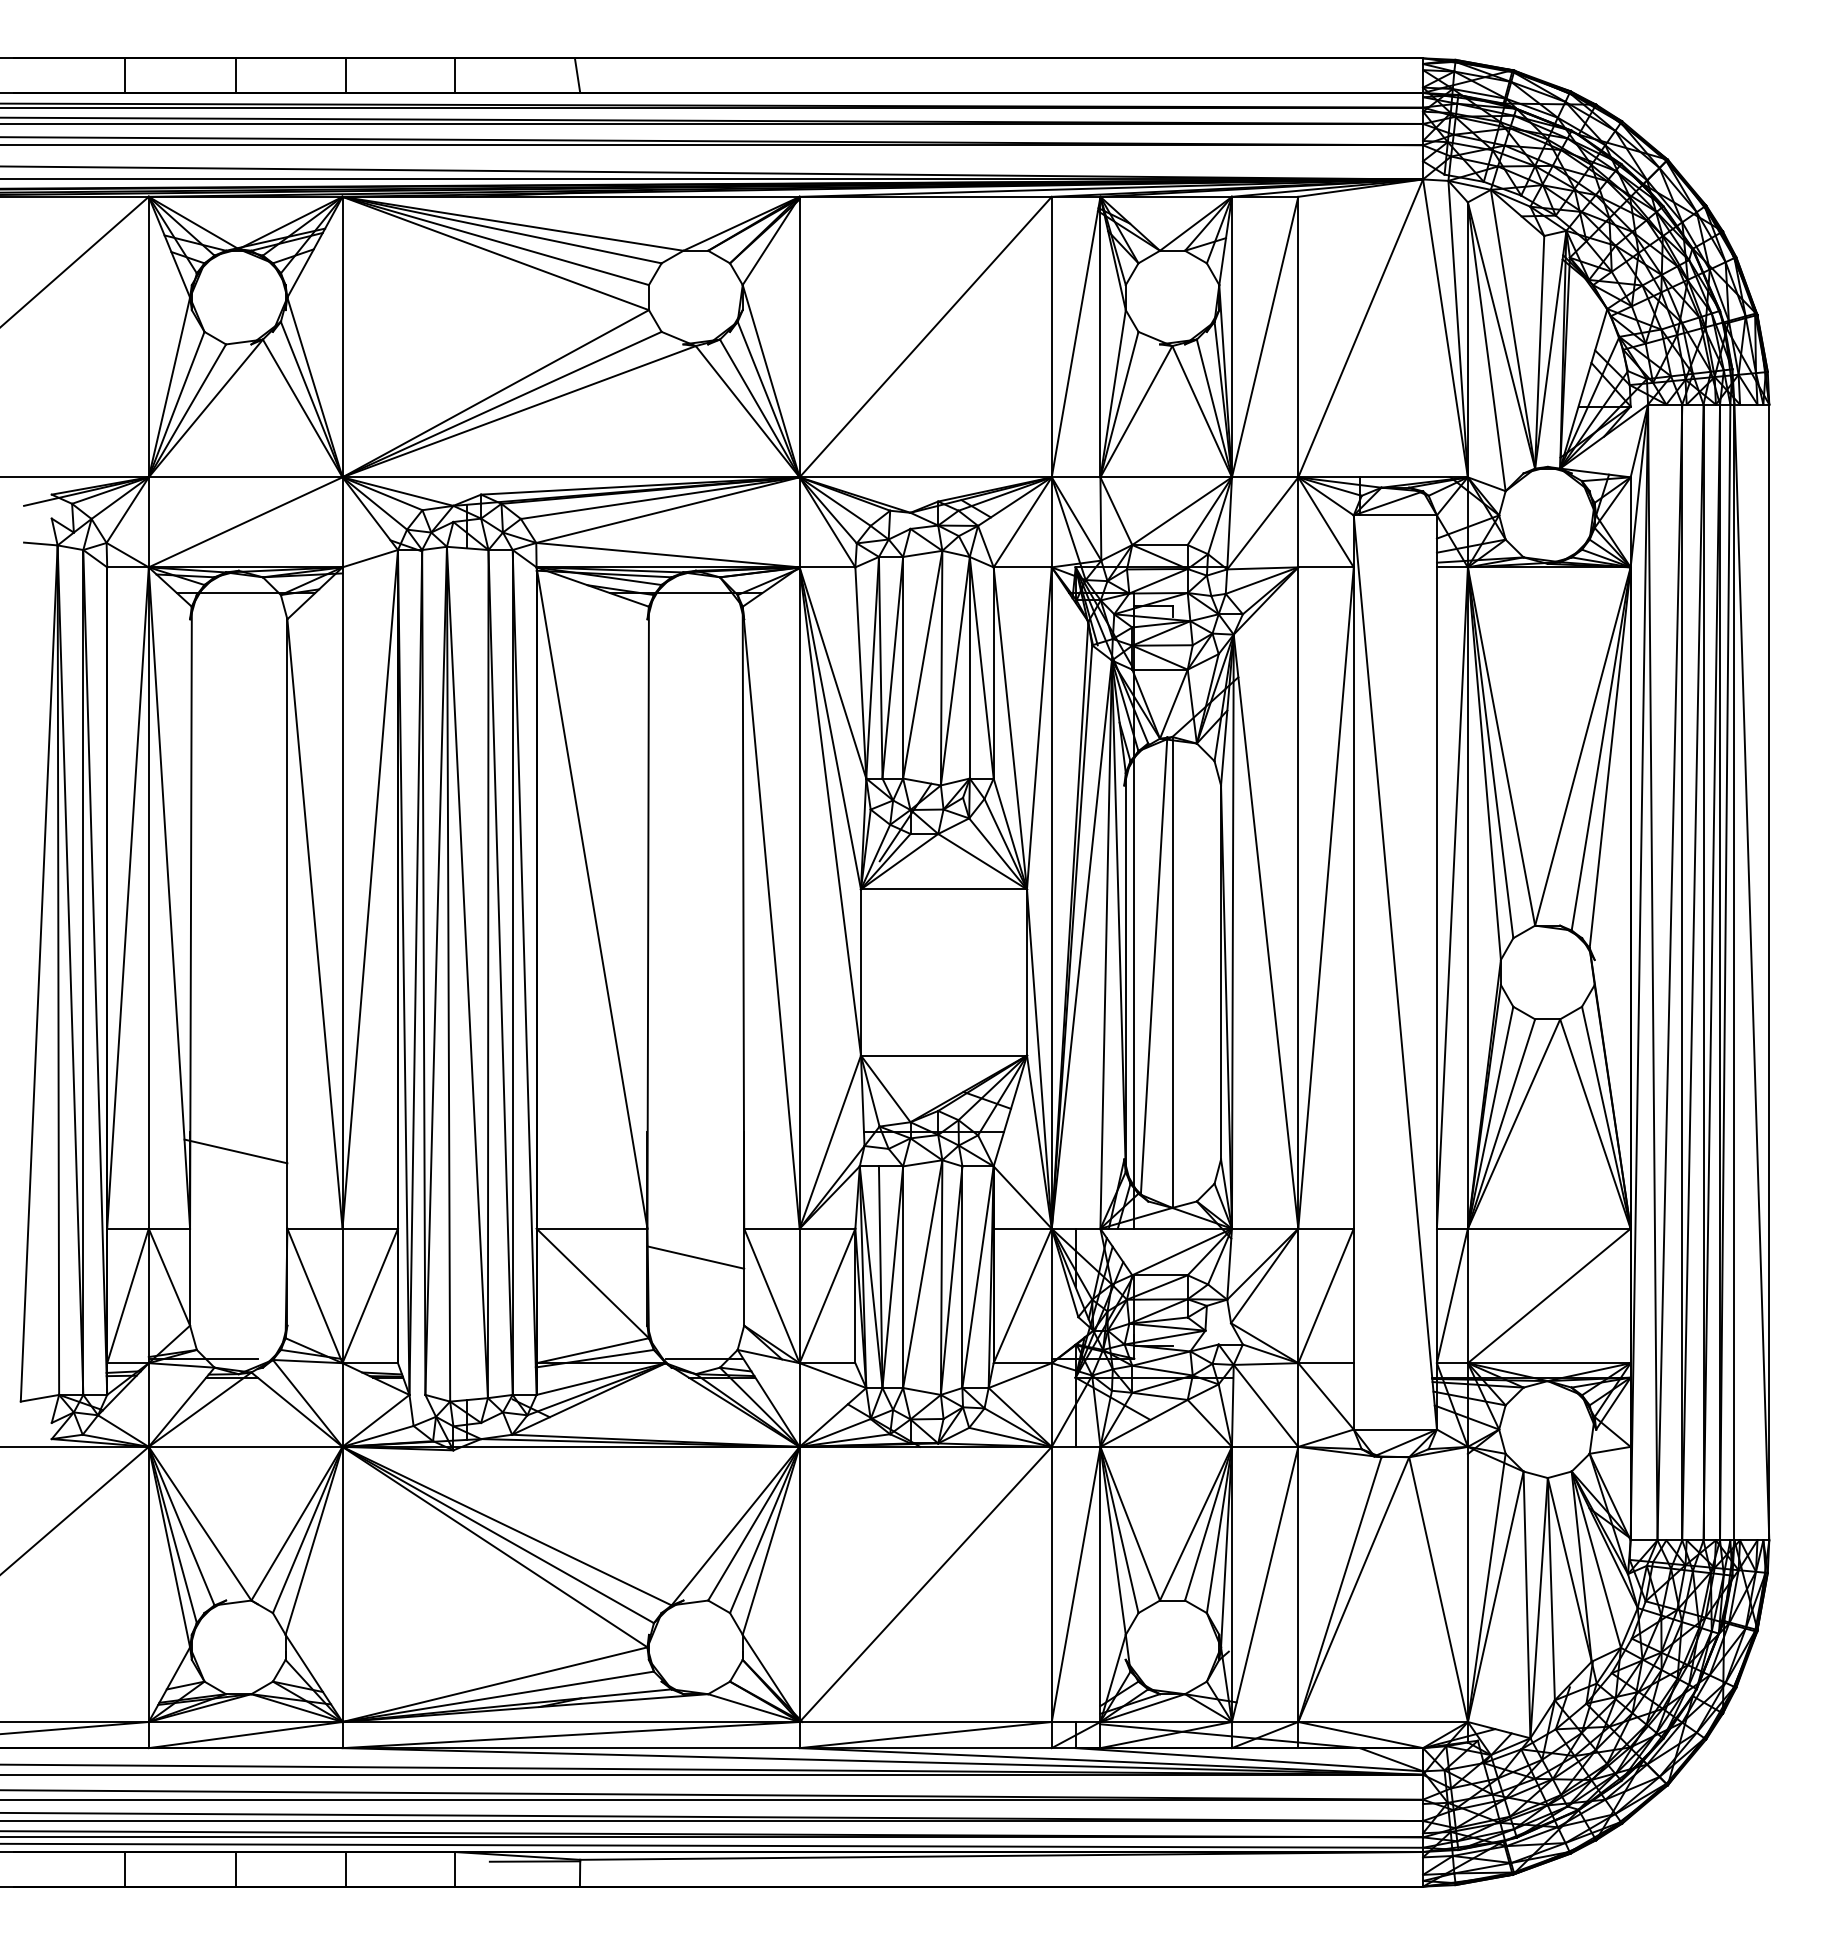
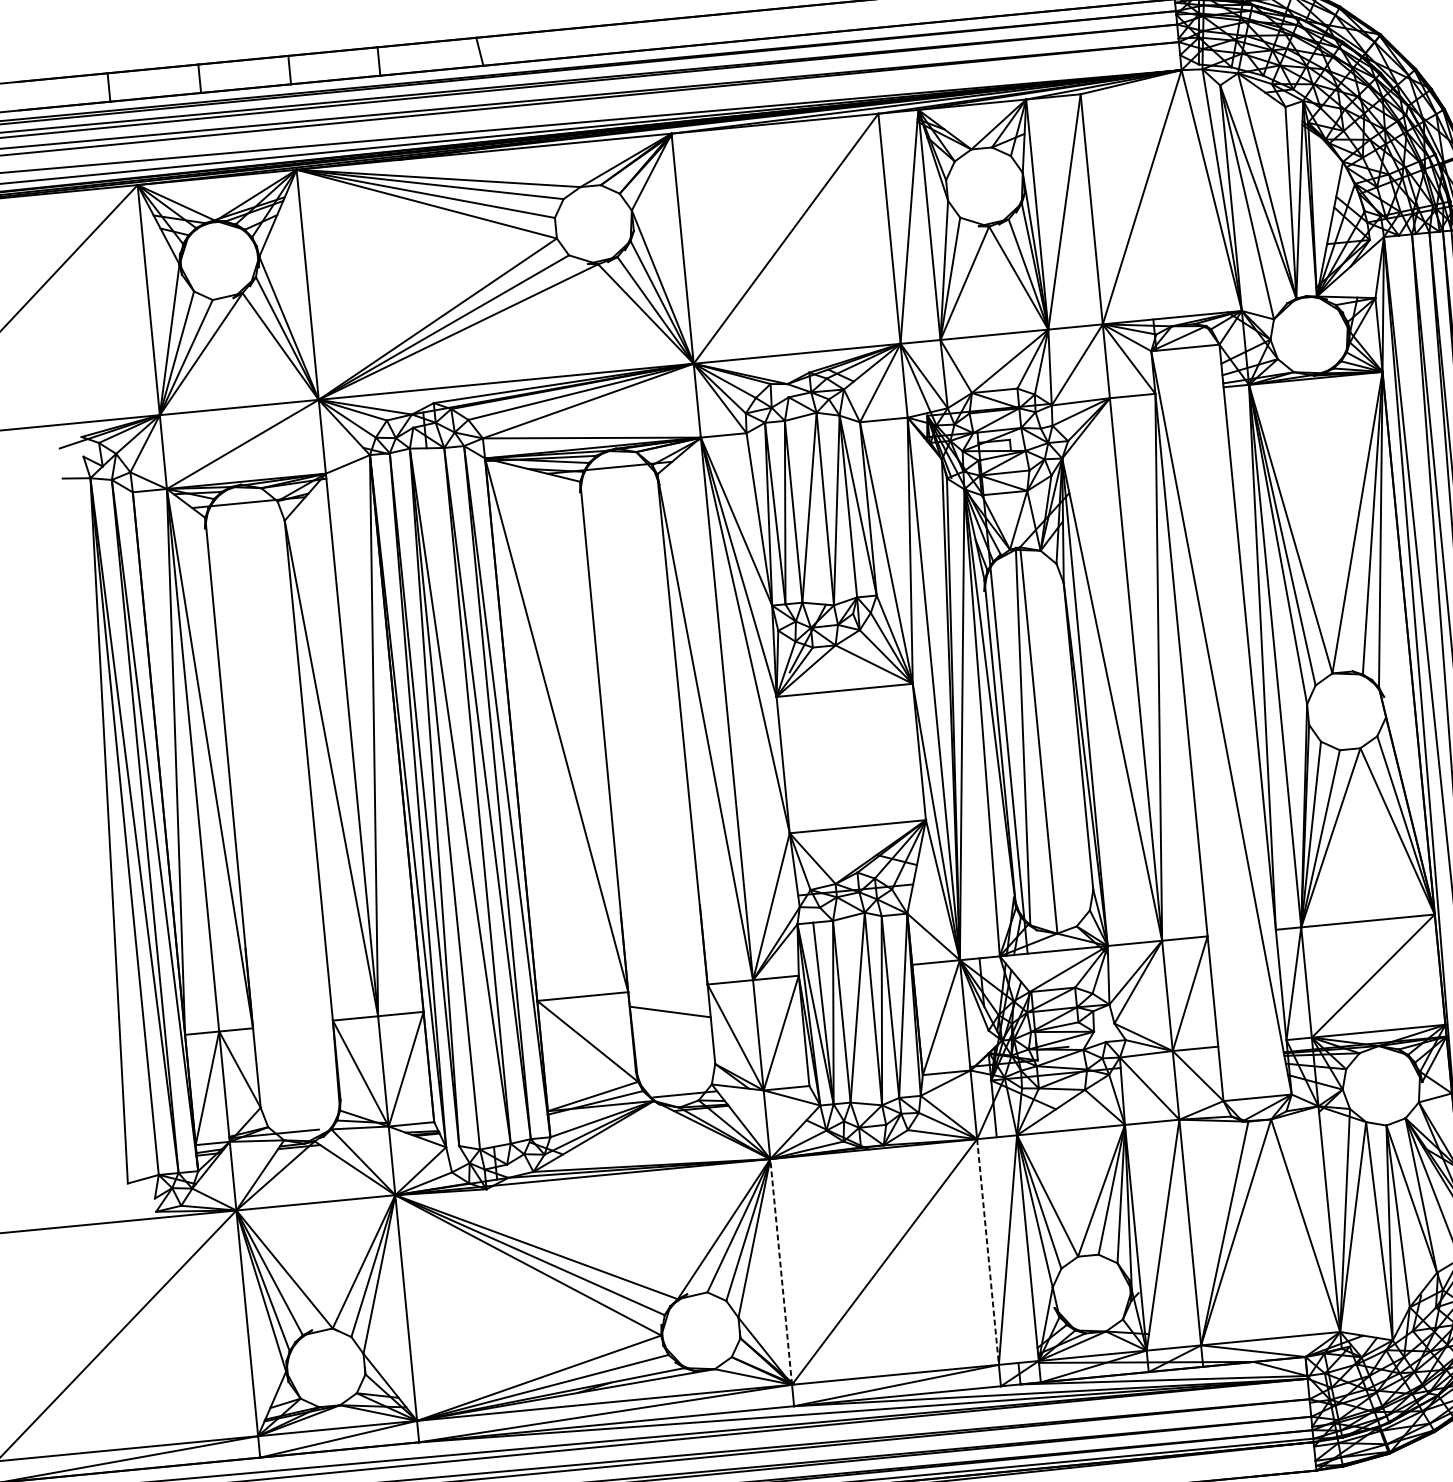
line: (235, 1151) -> (284, 961), removed
line: (799, 1584) -> (781, 1271), solid -> dashed
line: (1051, 1584) -> (987, 1252), solid -> dashed

